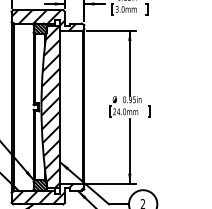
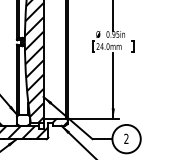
hatch: (39, 185) -> (22, 120), removed

